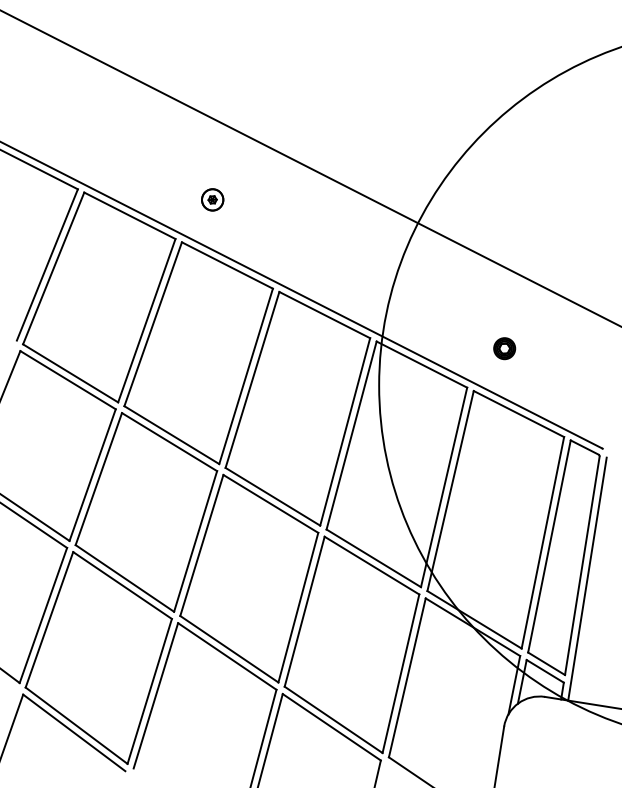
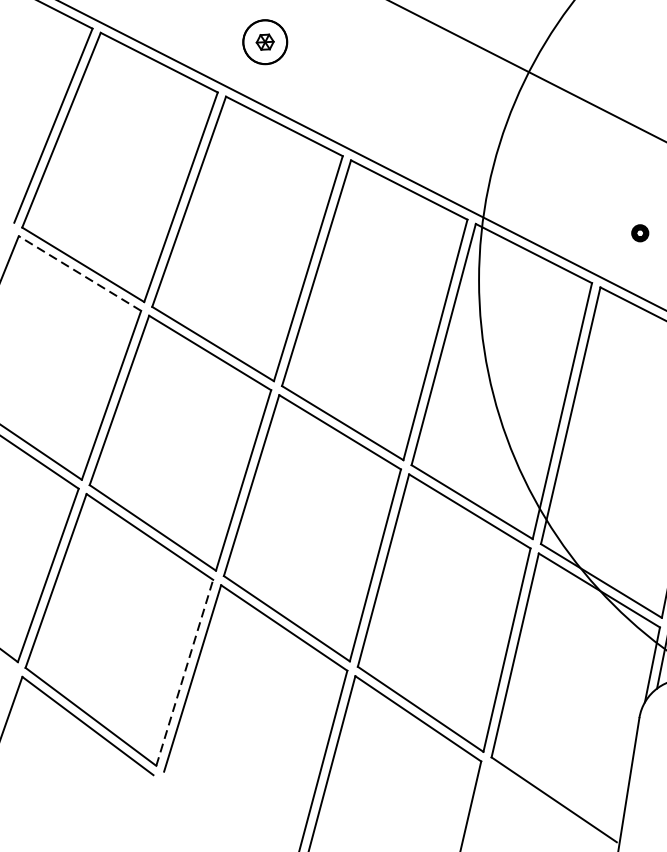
part: (212, 199) -> (265, 41), size x1.6
part: (504, 348) -> (639, 232), size x0.6
line: (68, 380) -> (80, 273), solid -> dashed
line: (149, 691) -> (184, 672), solid -> dashed

